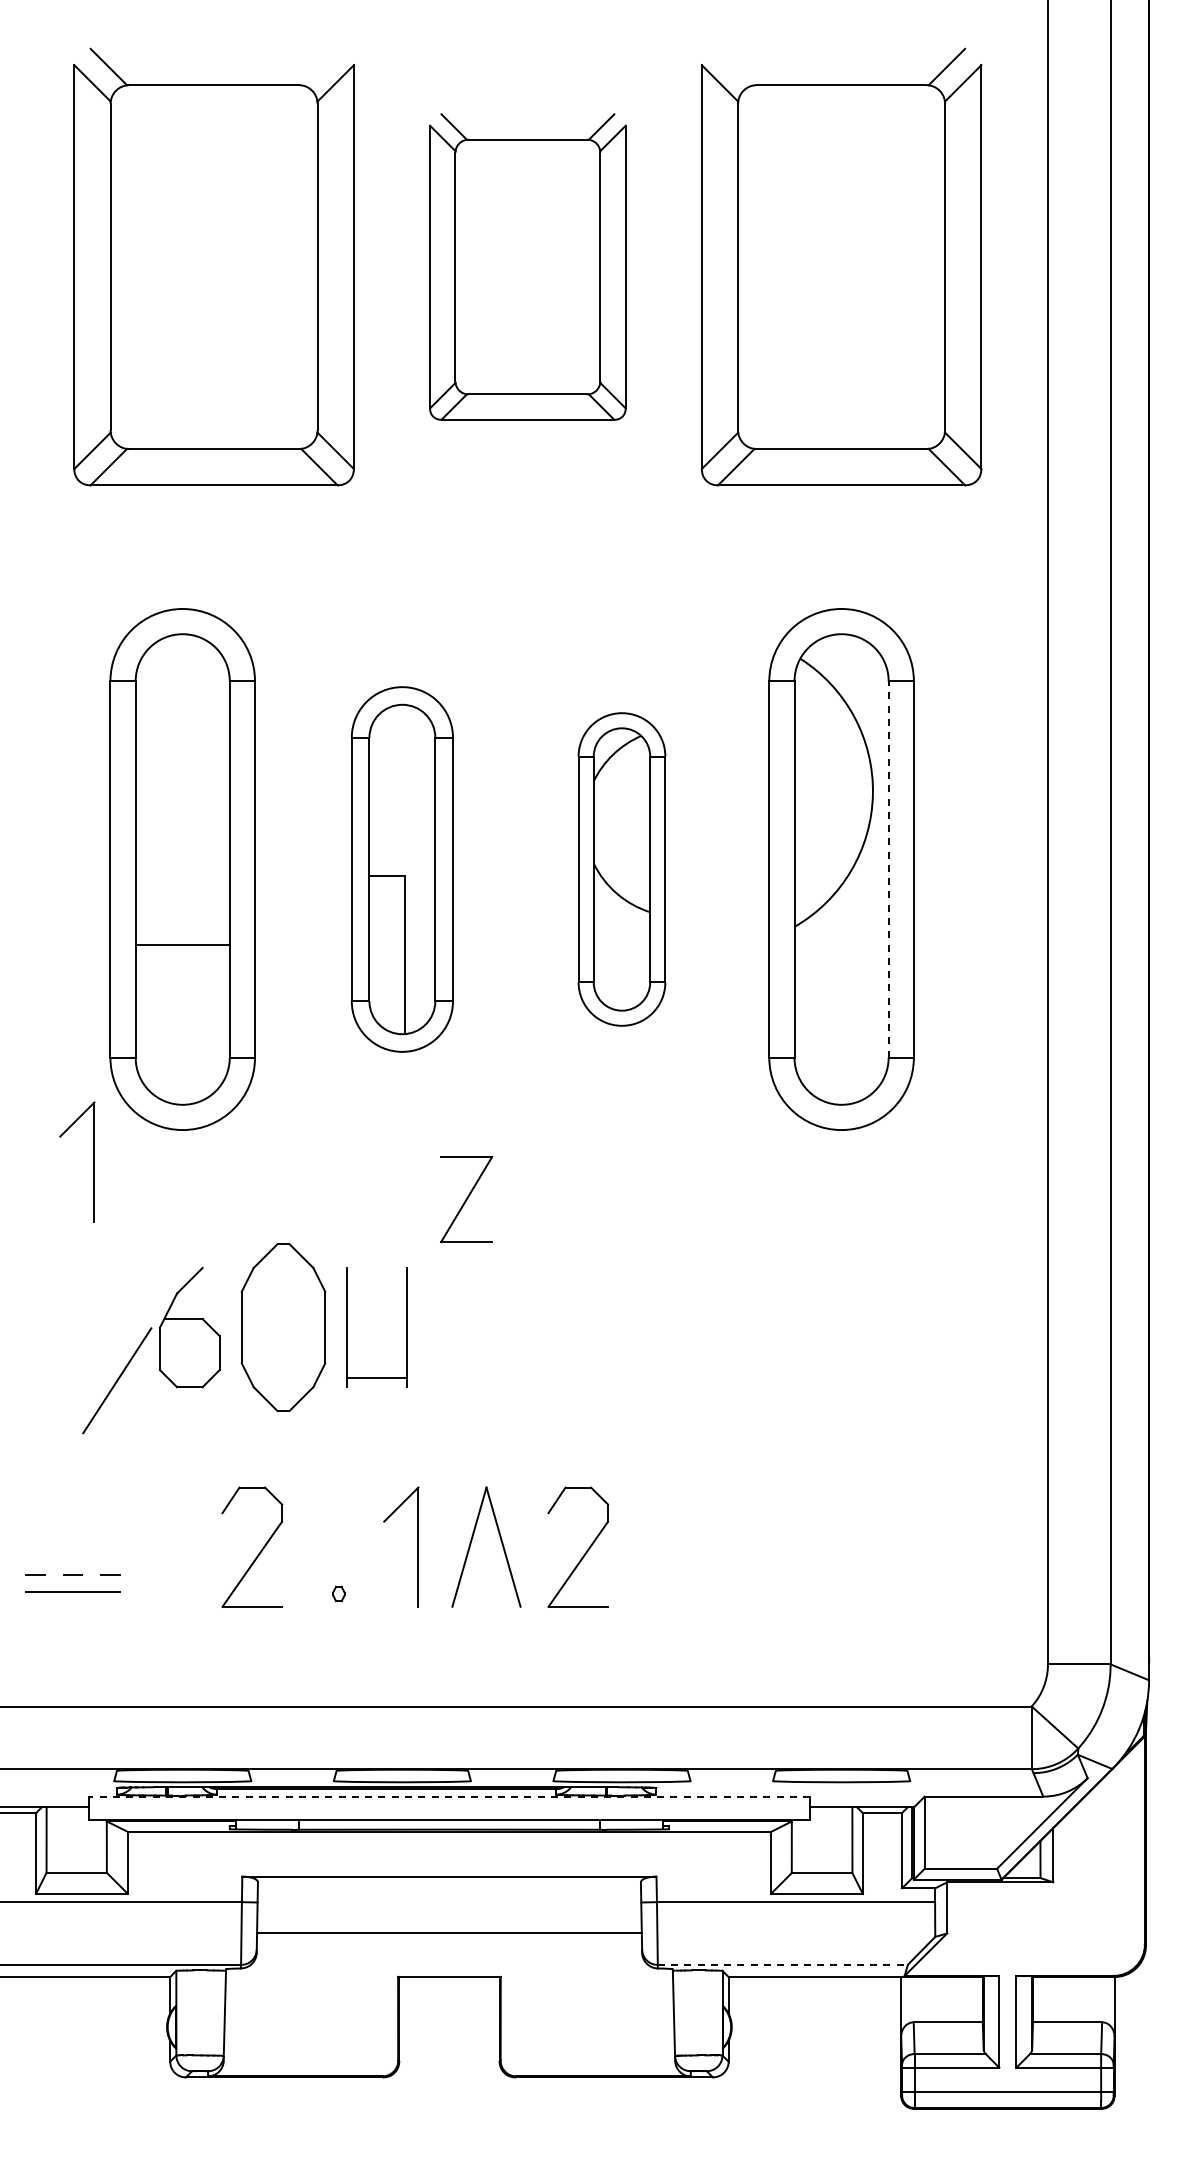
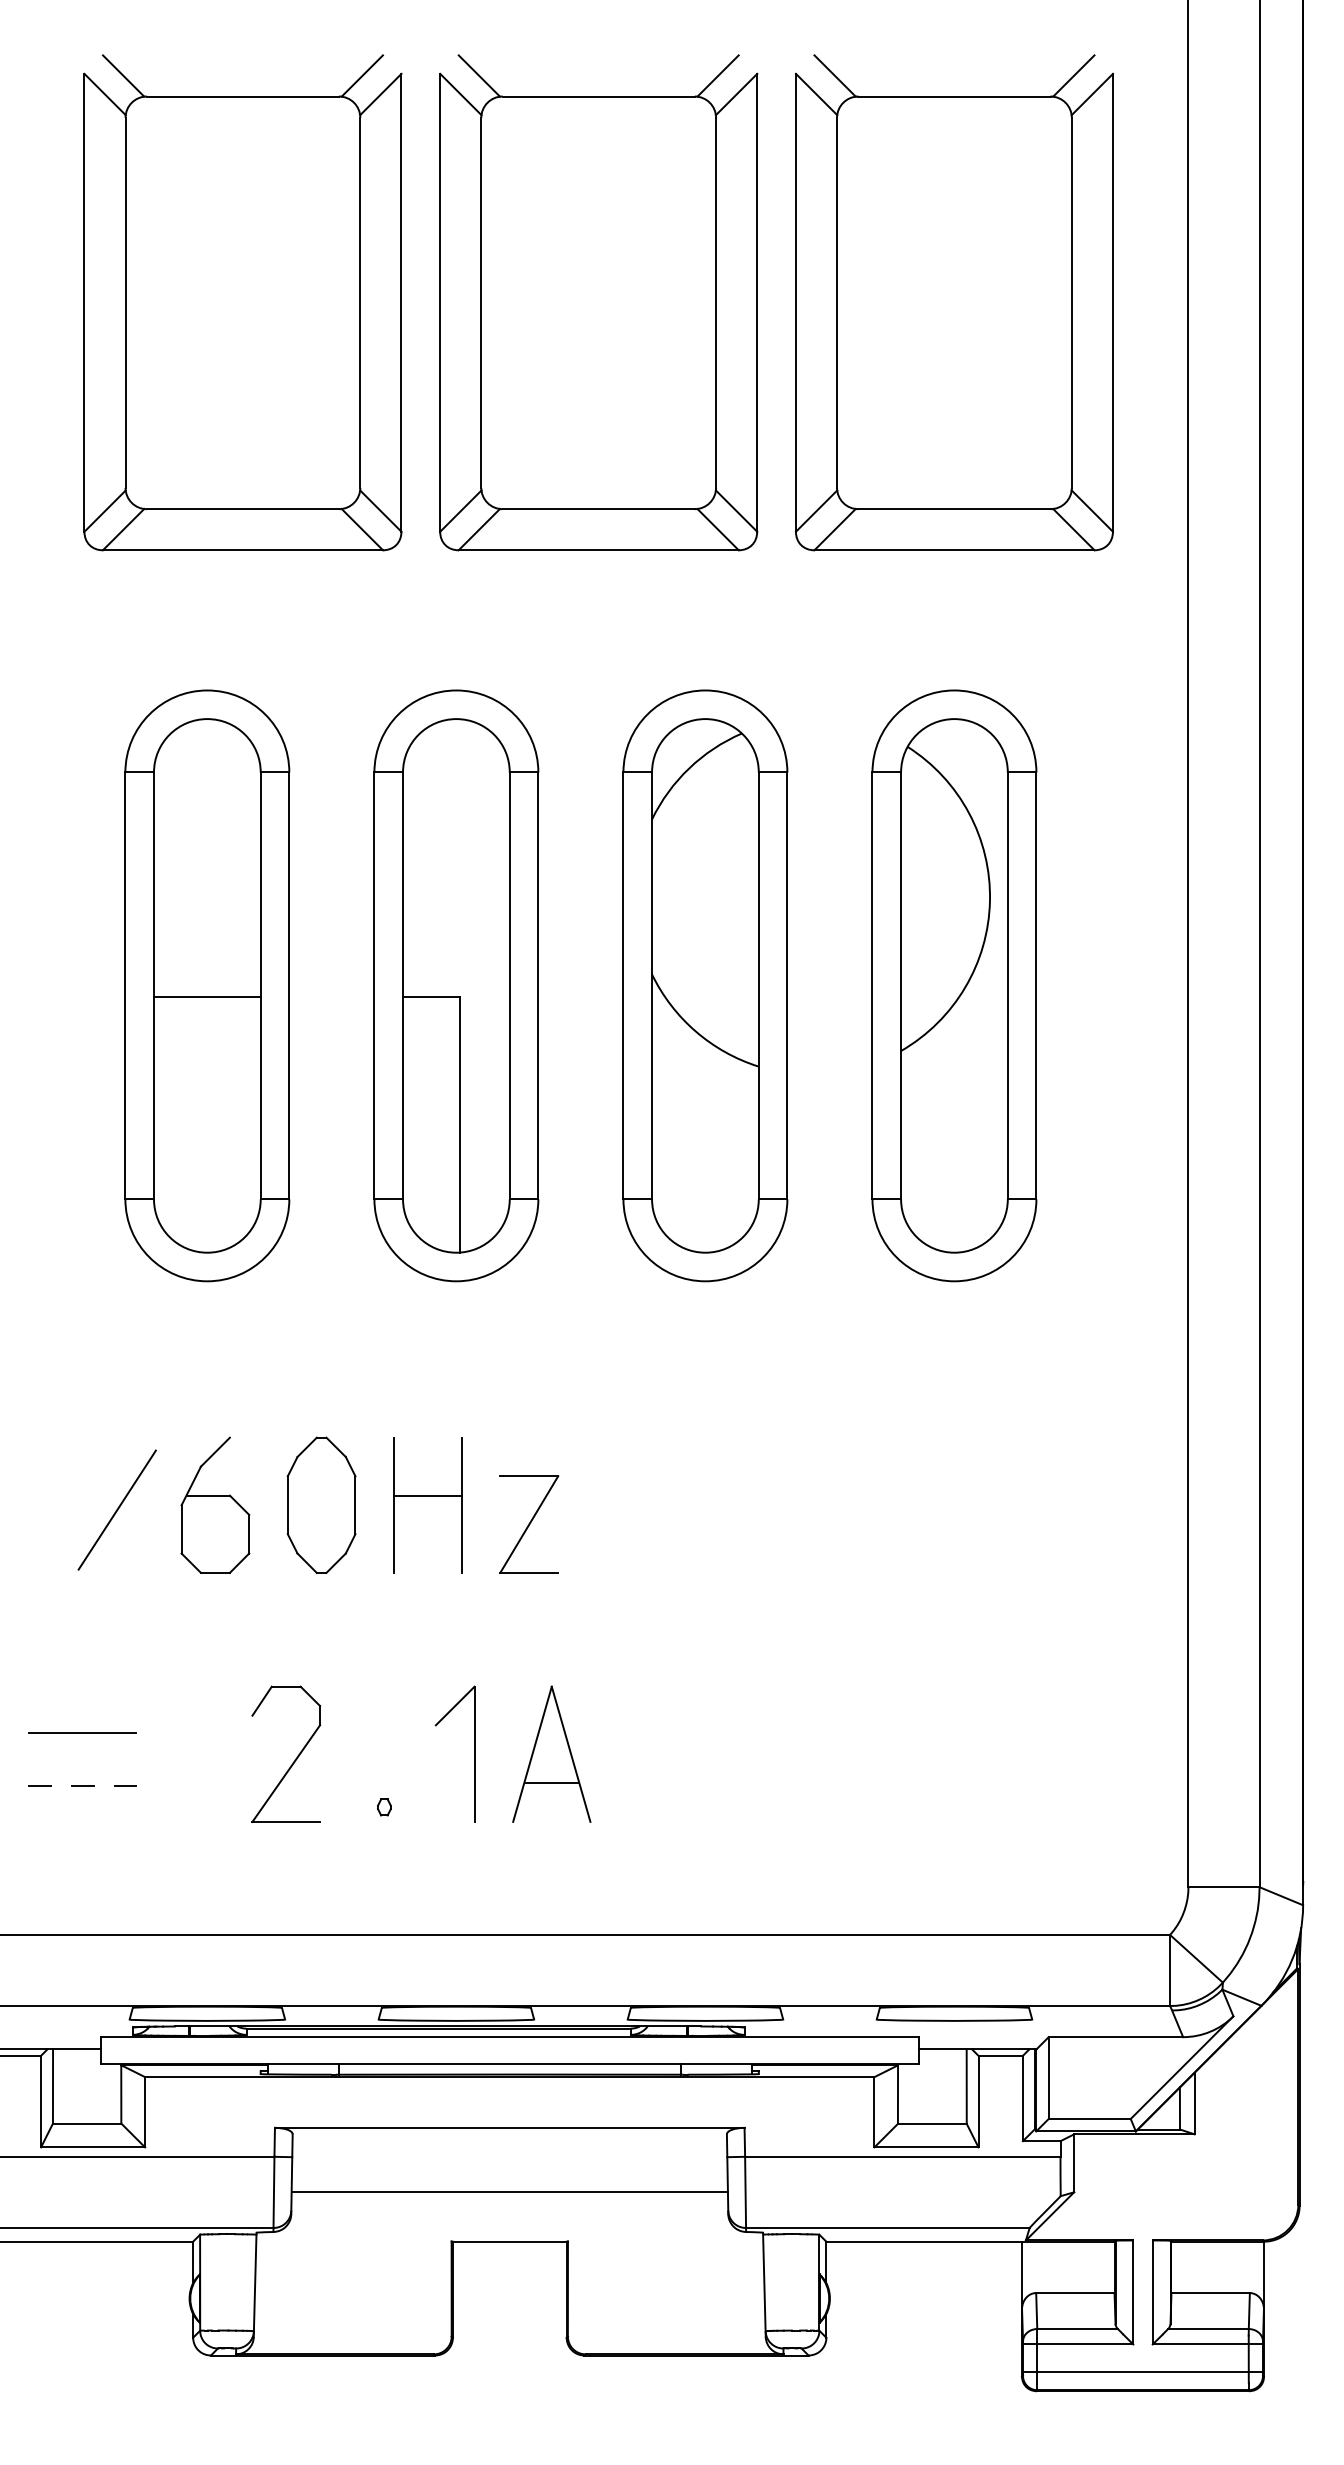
line: (319, 66) -> (362, 75), added
line: (736, 66) -> (835, 75), added
part: (527, 266) -> (598, 302), size x1.43
part: (402, 869) -> (456, 985), size x1.43
part: (621, 869) -> (704, 985), size x1.67
line: (888, 869) -> (1007, 985), dashed -> solid
line: (182, 944) -> (207, 996), moved
part: (93, 1161) -> (106, 1316), removed
part: (466, 1199) -> (529, 1524), moved
part: (283, 1327) -> (321, 1505), size x0.71
line: (377, 1378) -> (428, 1496), moved
line: (117, 1380) -> (117, 1509), moved
part: (586, 1550) -> (665, 1758), removed
line: (486, 1572) -> (551, 1783), added
line: (72, 1591) -> (82, 1731), moved
line: (449, 1796) -> (509, 2037), dashed -> solid
line: (783, 1964) -> (888, 2227), dashed -> solid

